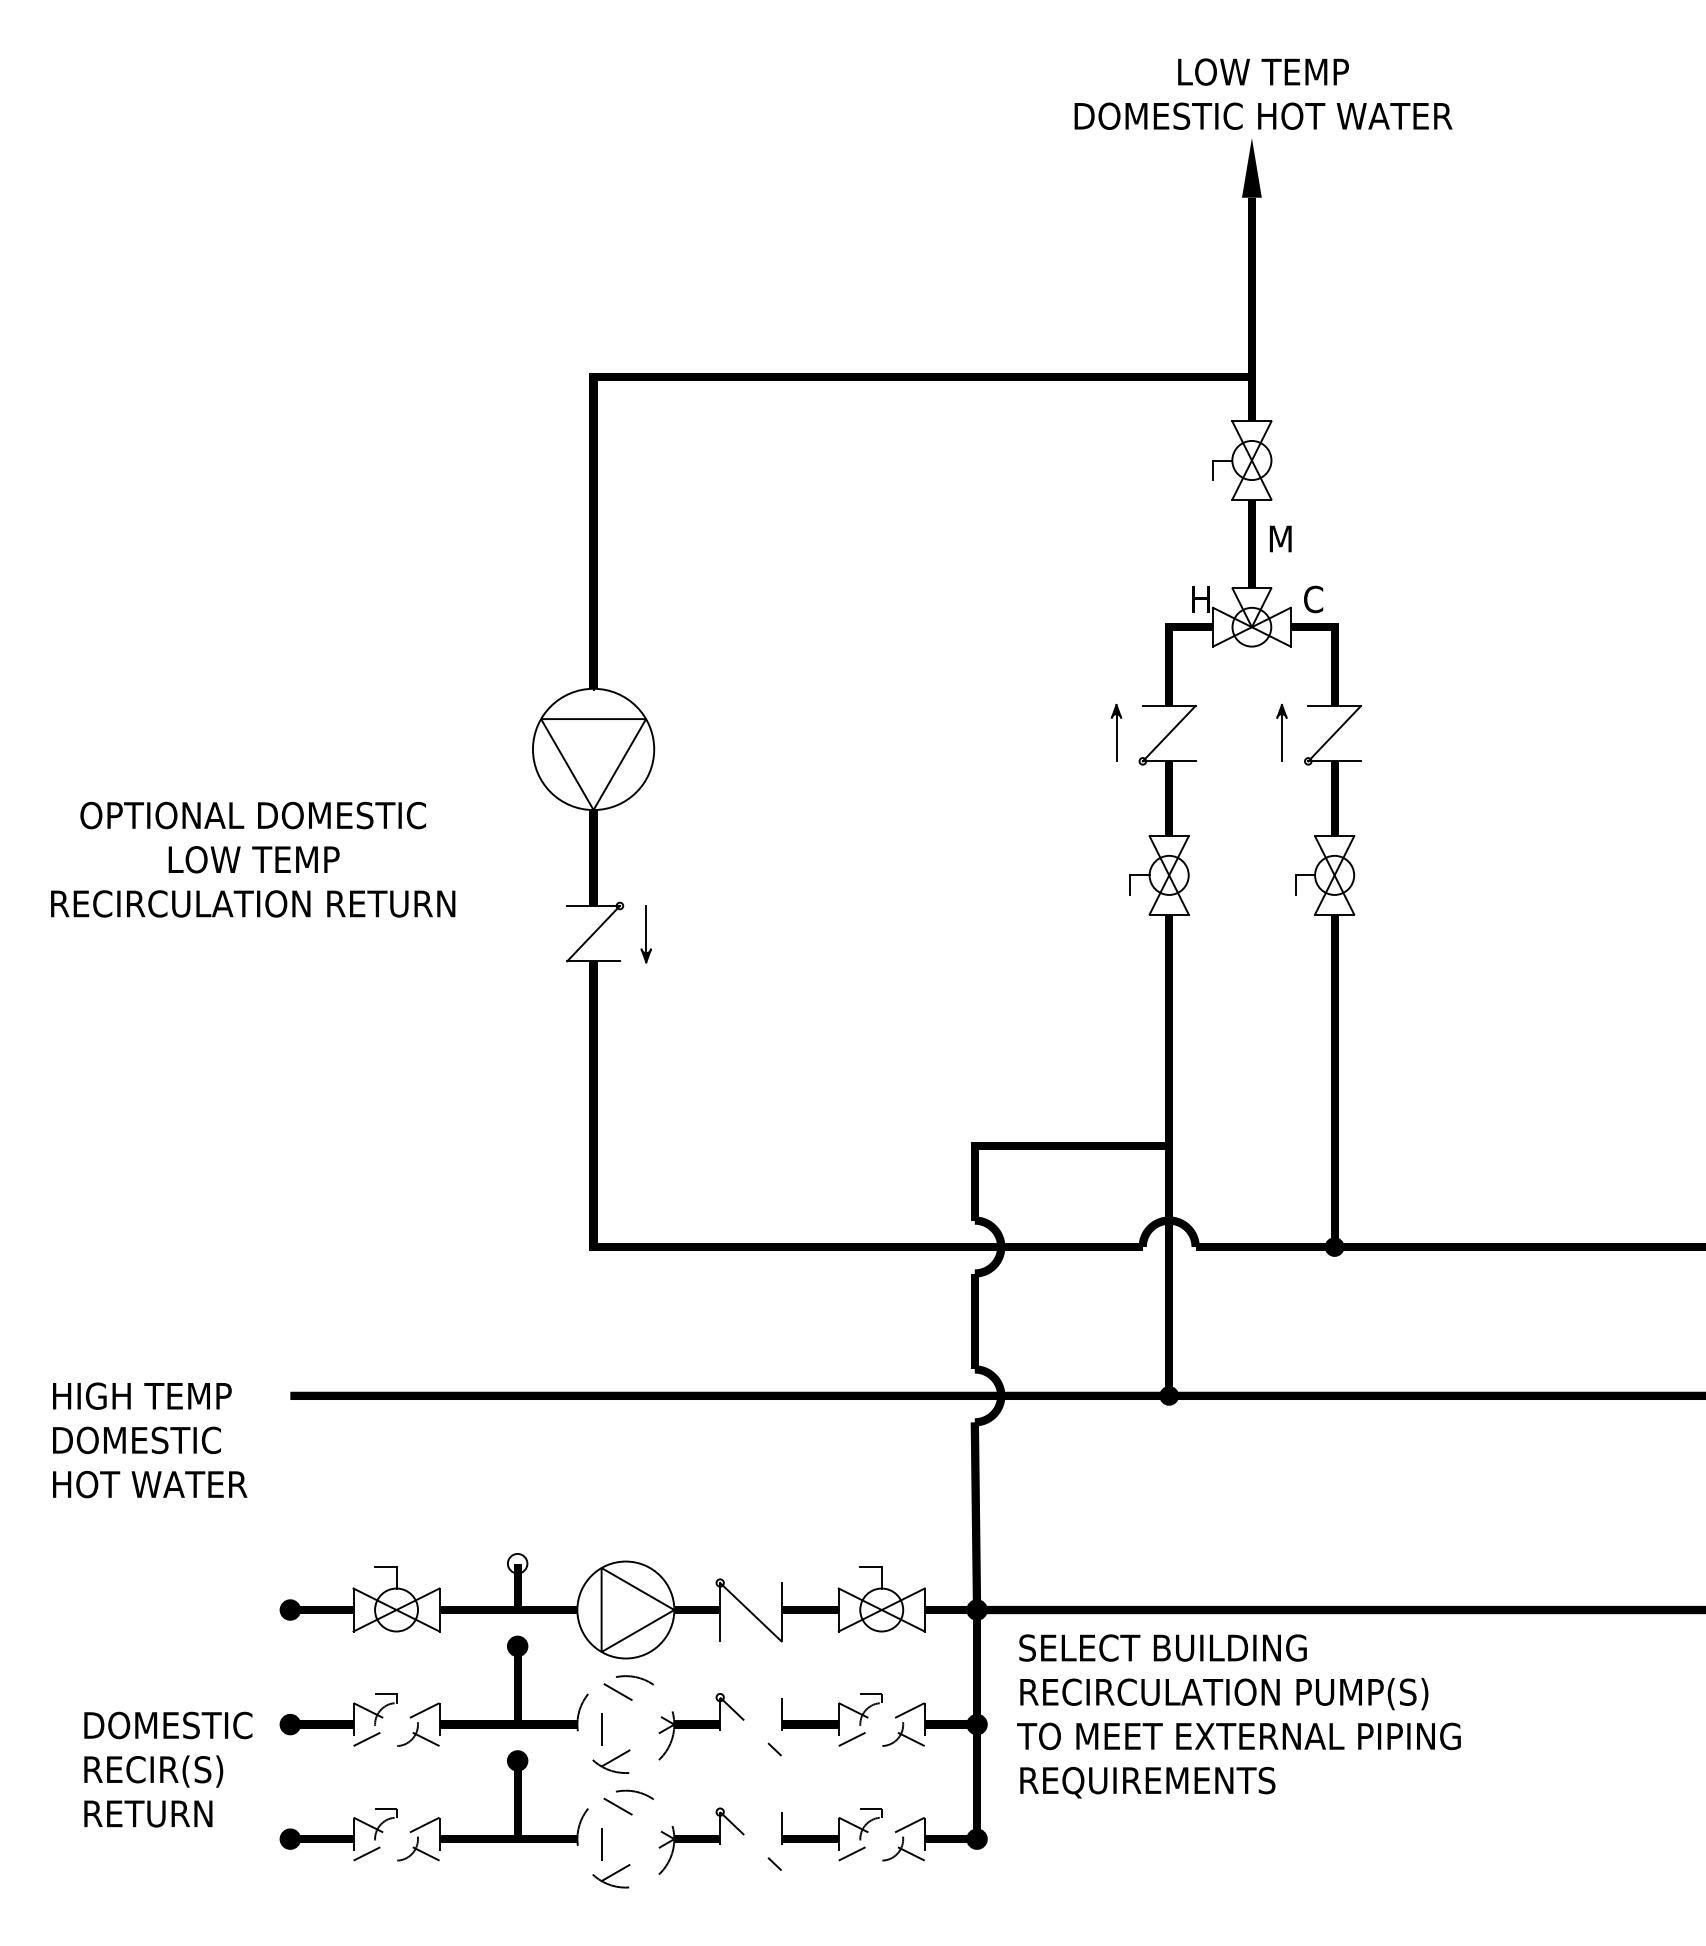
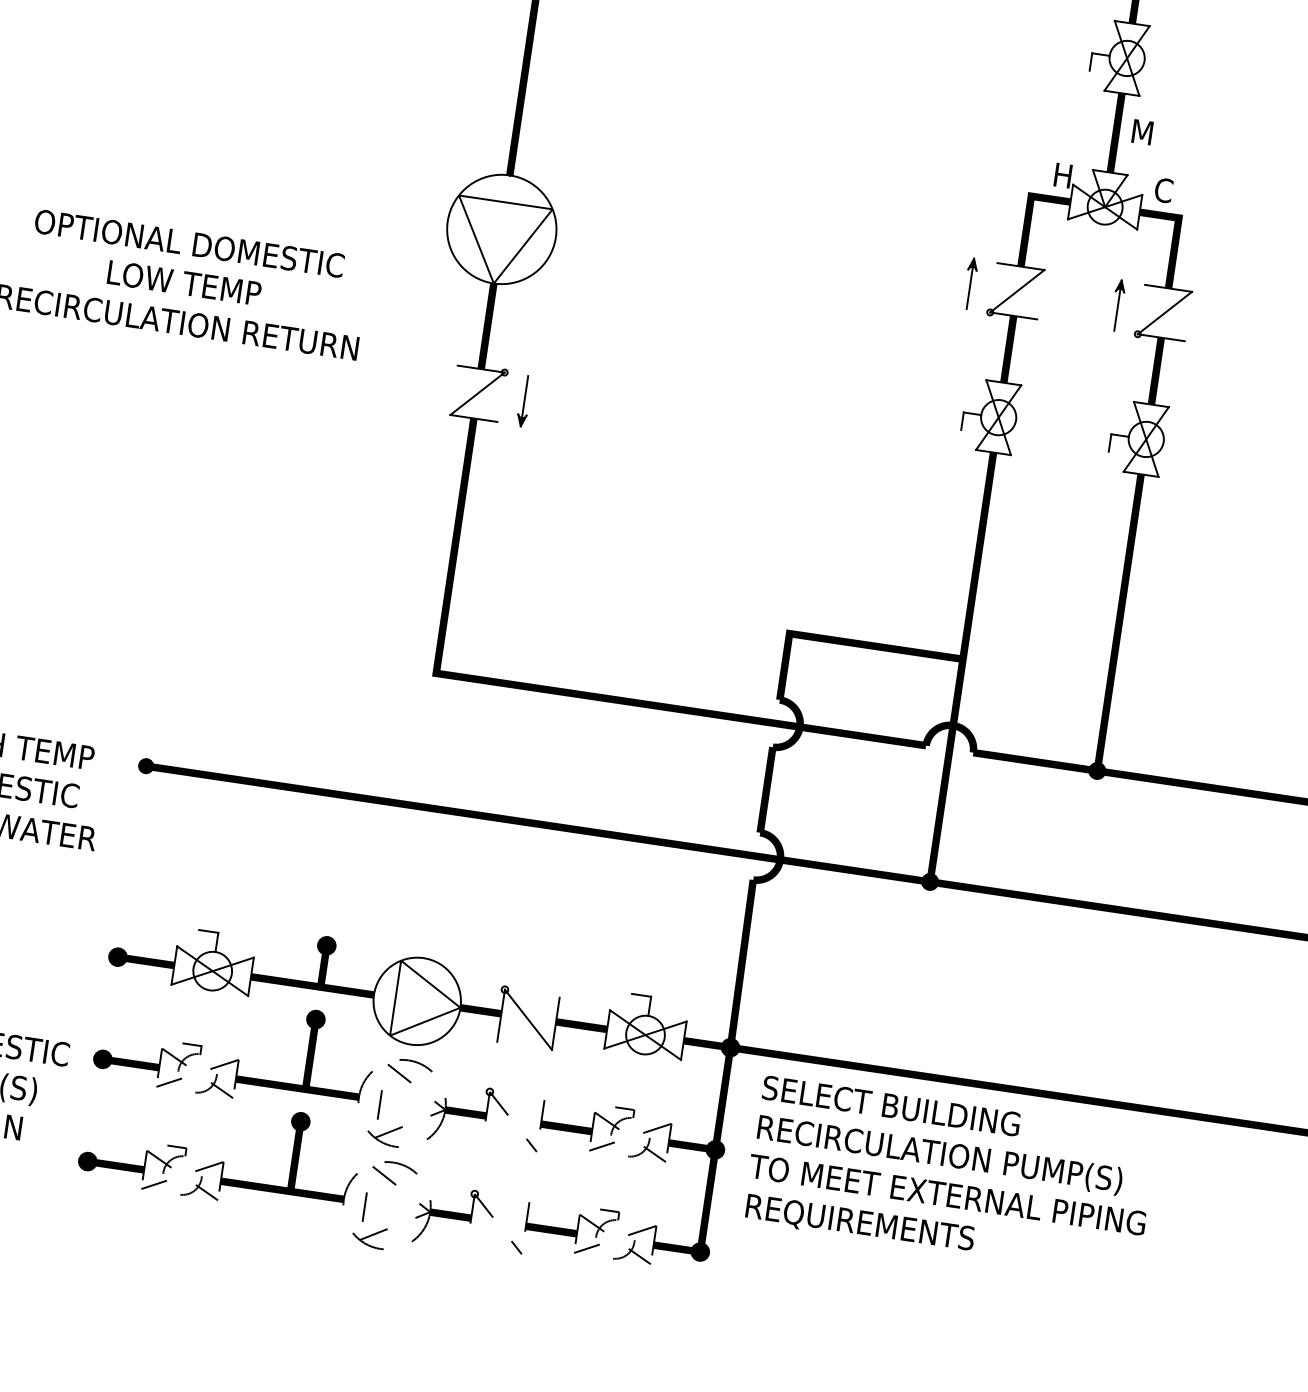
fill: (290, 1395) -> (146, 765), added
fill: (517, 1563) -> (326, 945), added

